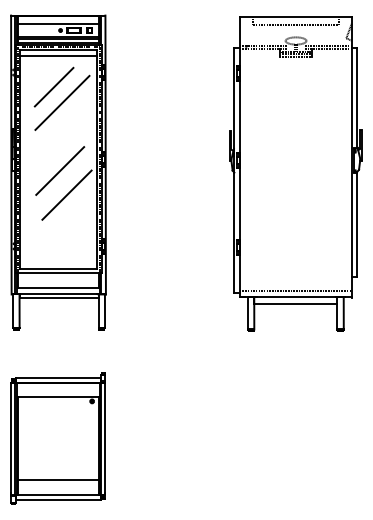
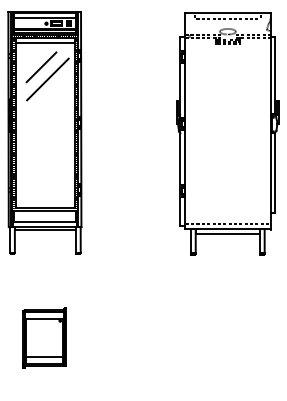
line: (60, 170) -> (46, 131), removed
line: (66, 194) -> (51, 150), removed
part: (57, 438) -> (44, 338), size x0.6

